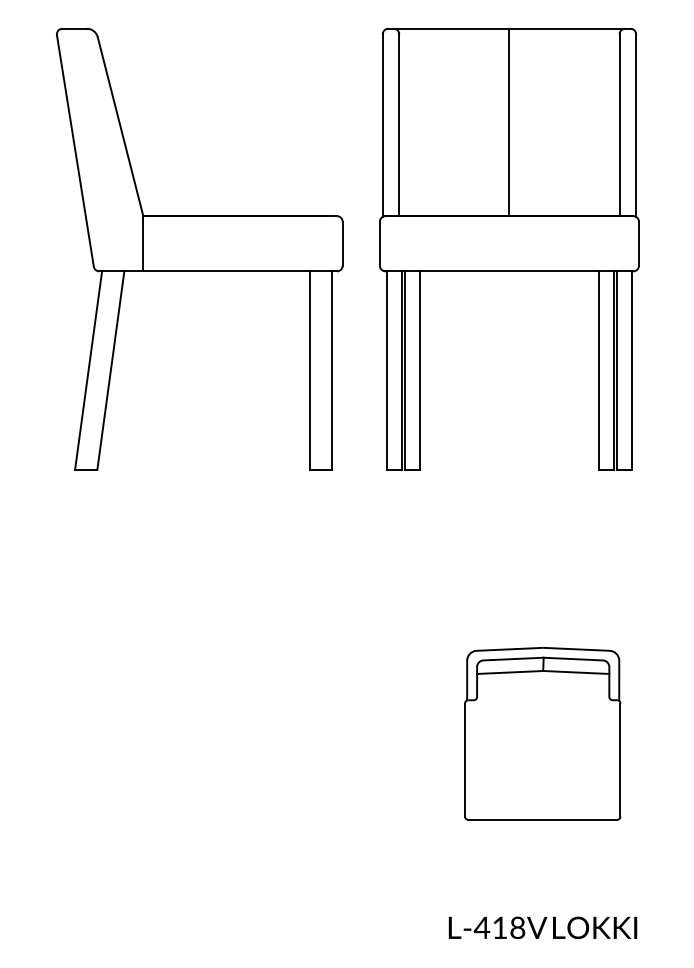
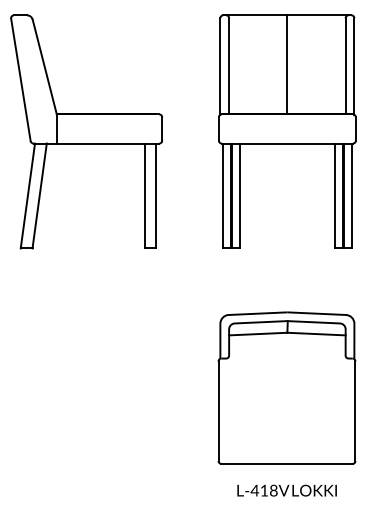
part: (199, 248) -> (86, 131), moved
part: (509, 248) -> (287, 131), moved
part: (541, 732) -> (286, 387), size x1.67

